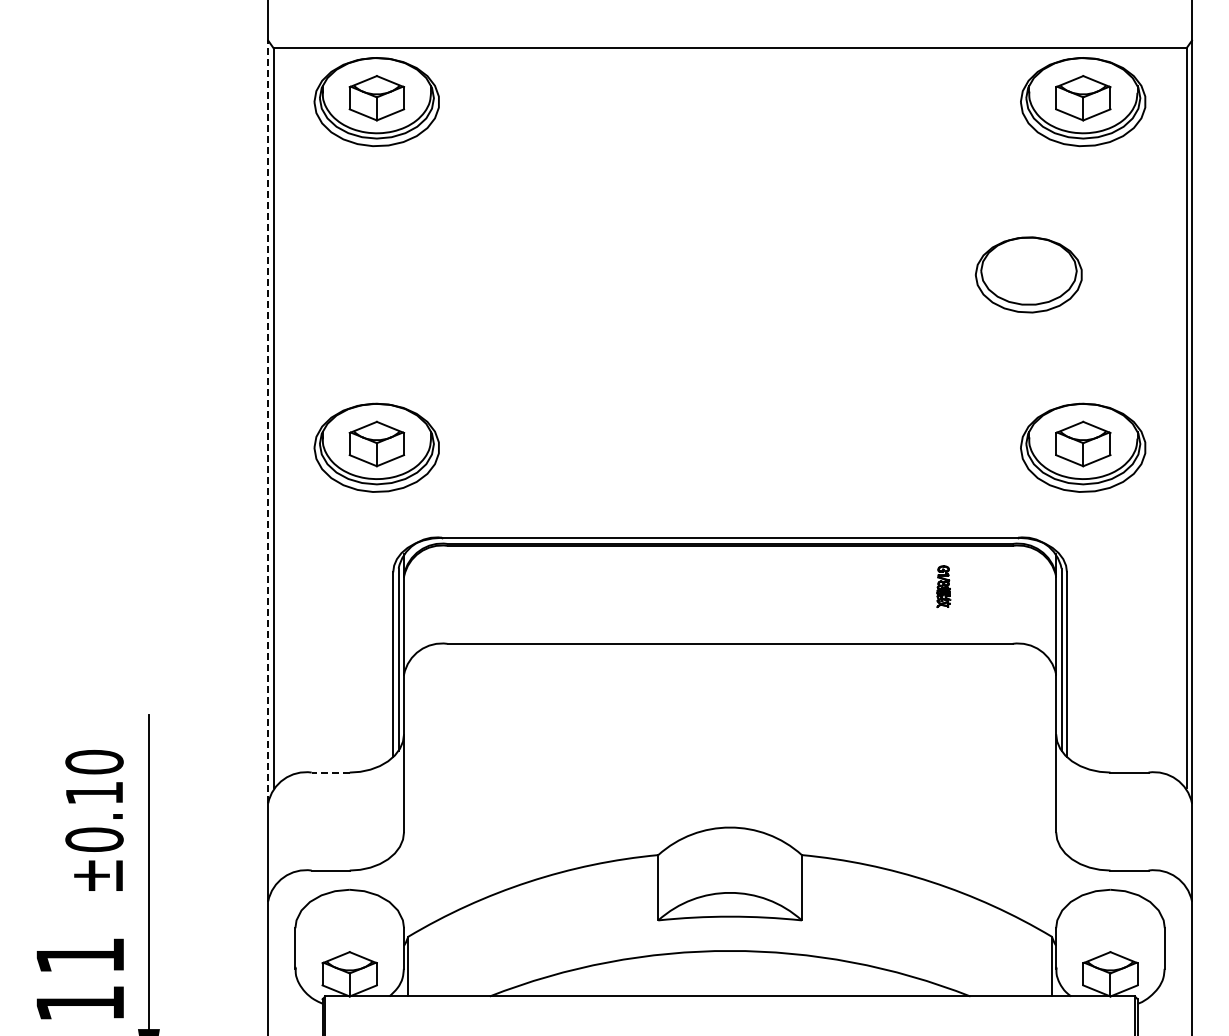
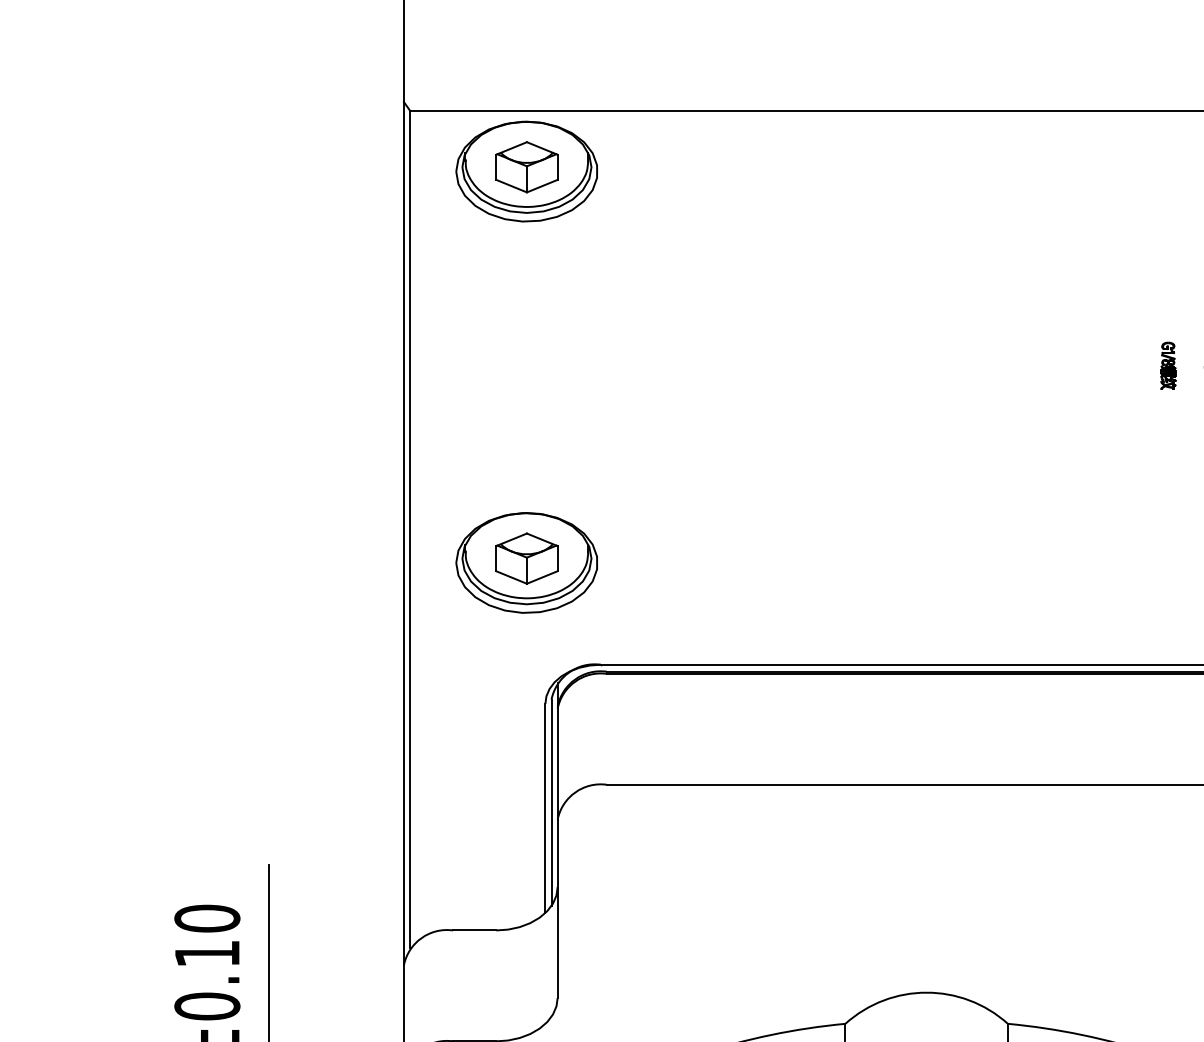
line: (268, 421) -> (404, 533), dashed -> solid
part: (943, 586) -> (1168, 365), moved
line: (330, 772) -> (474, 930), dashed -> solid

